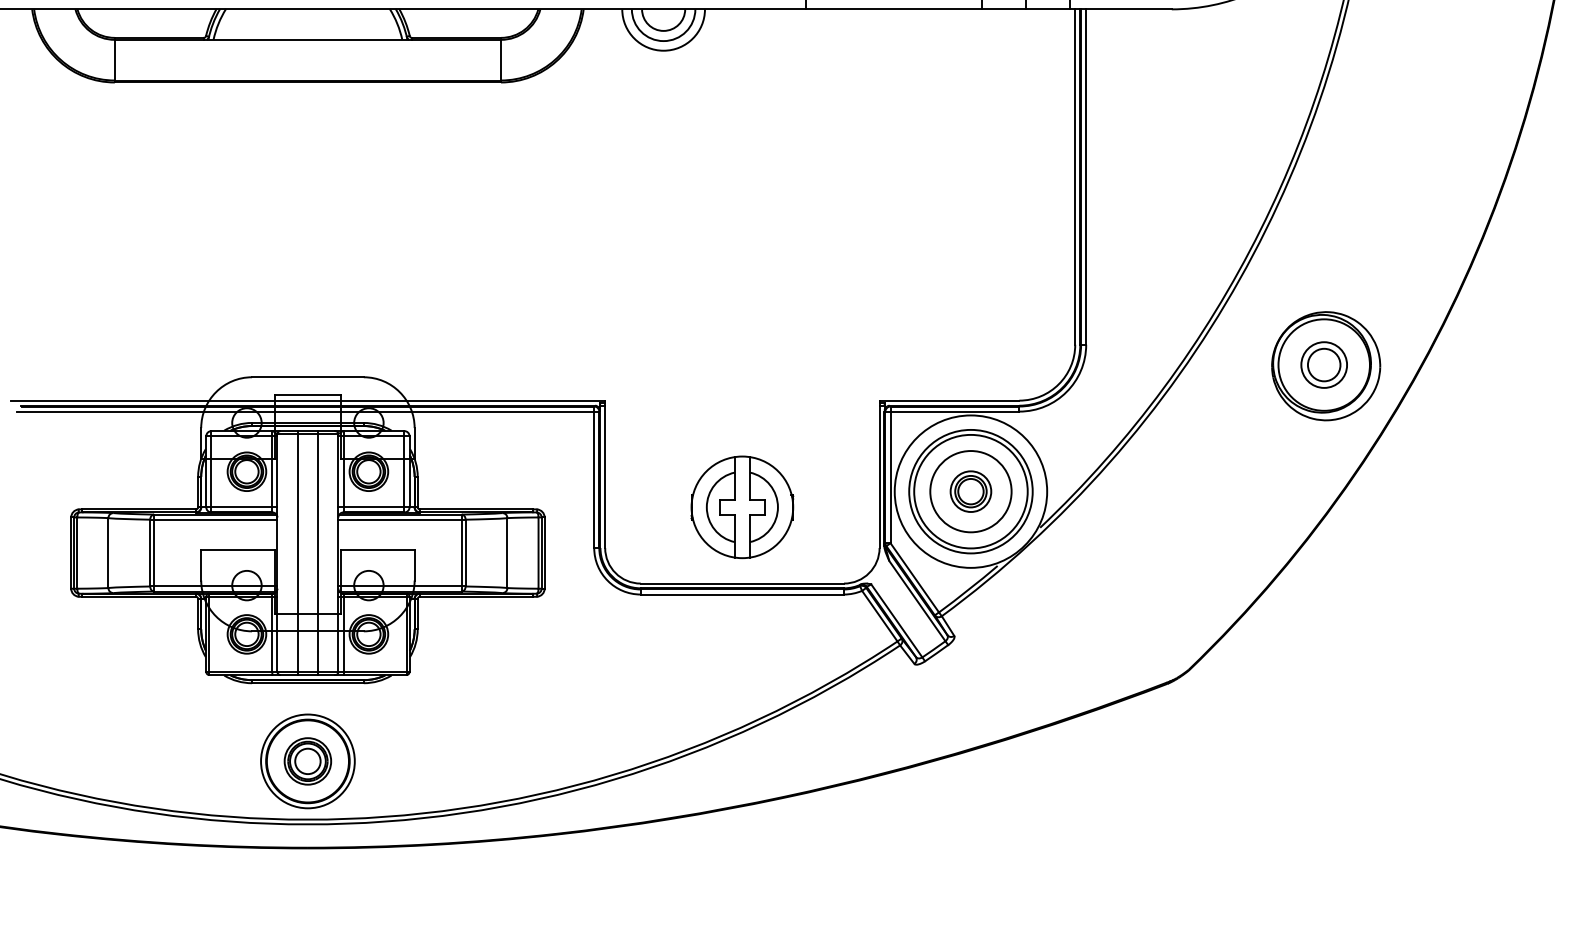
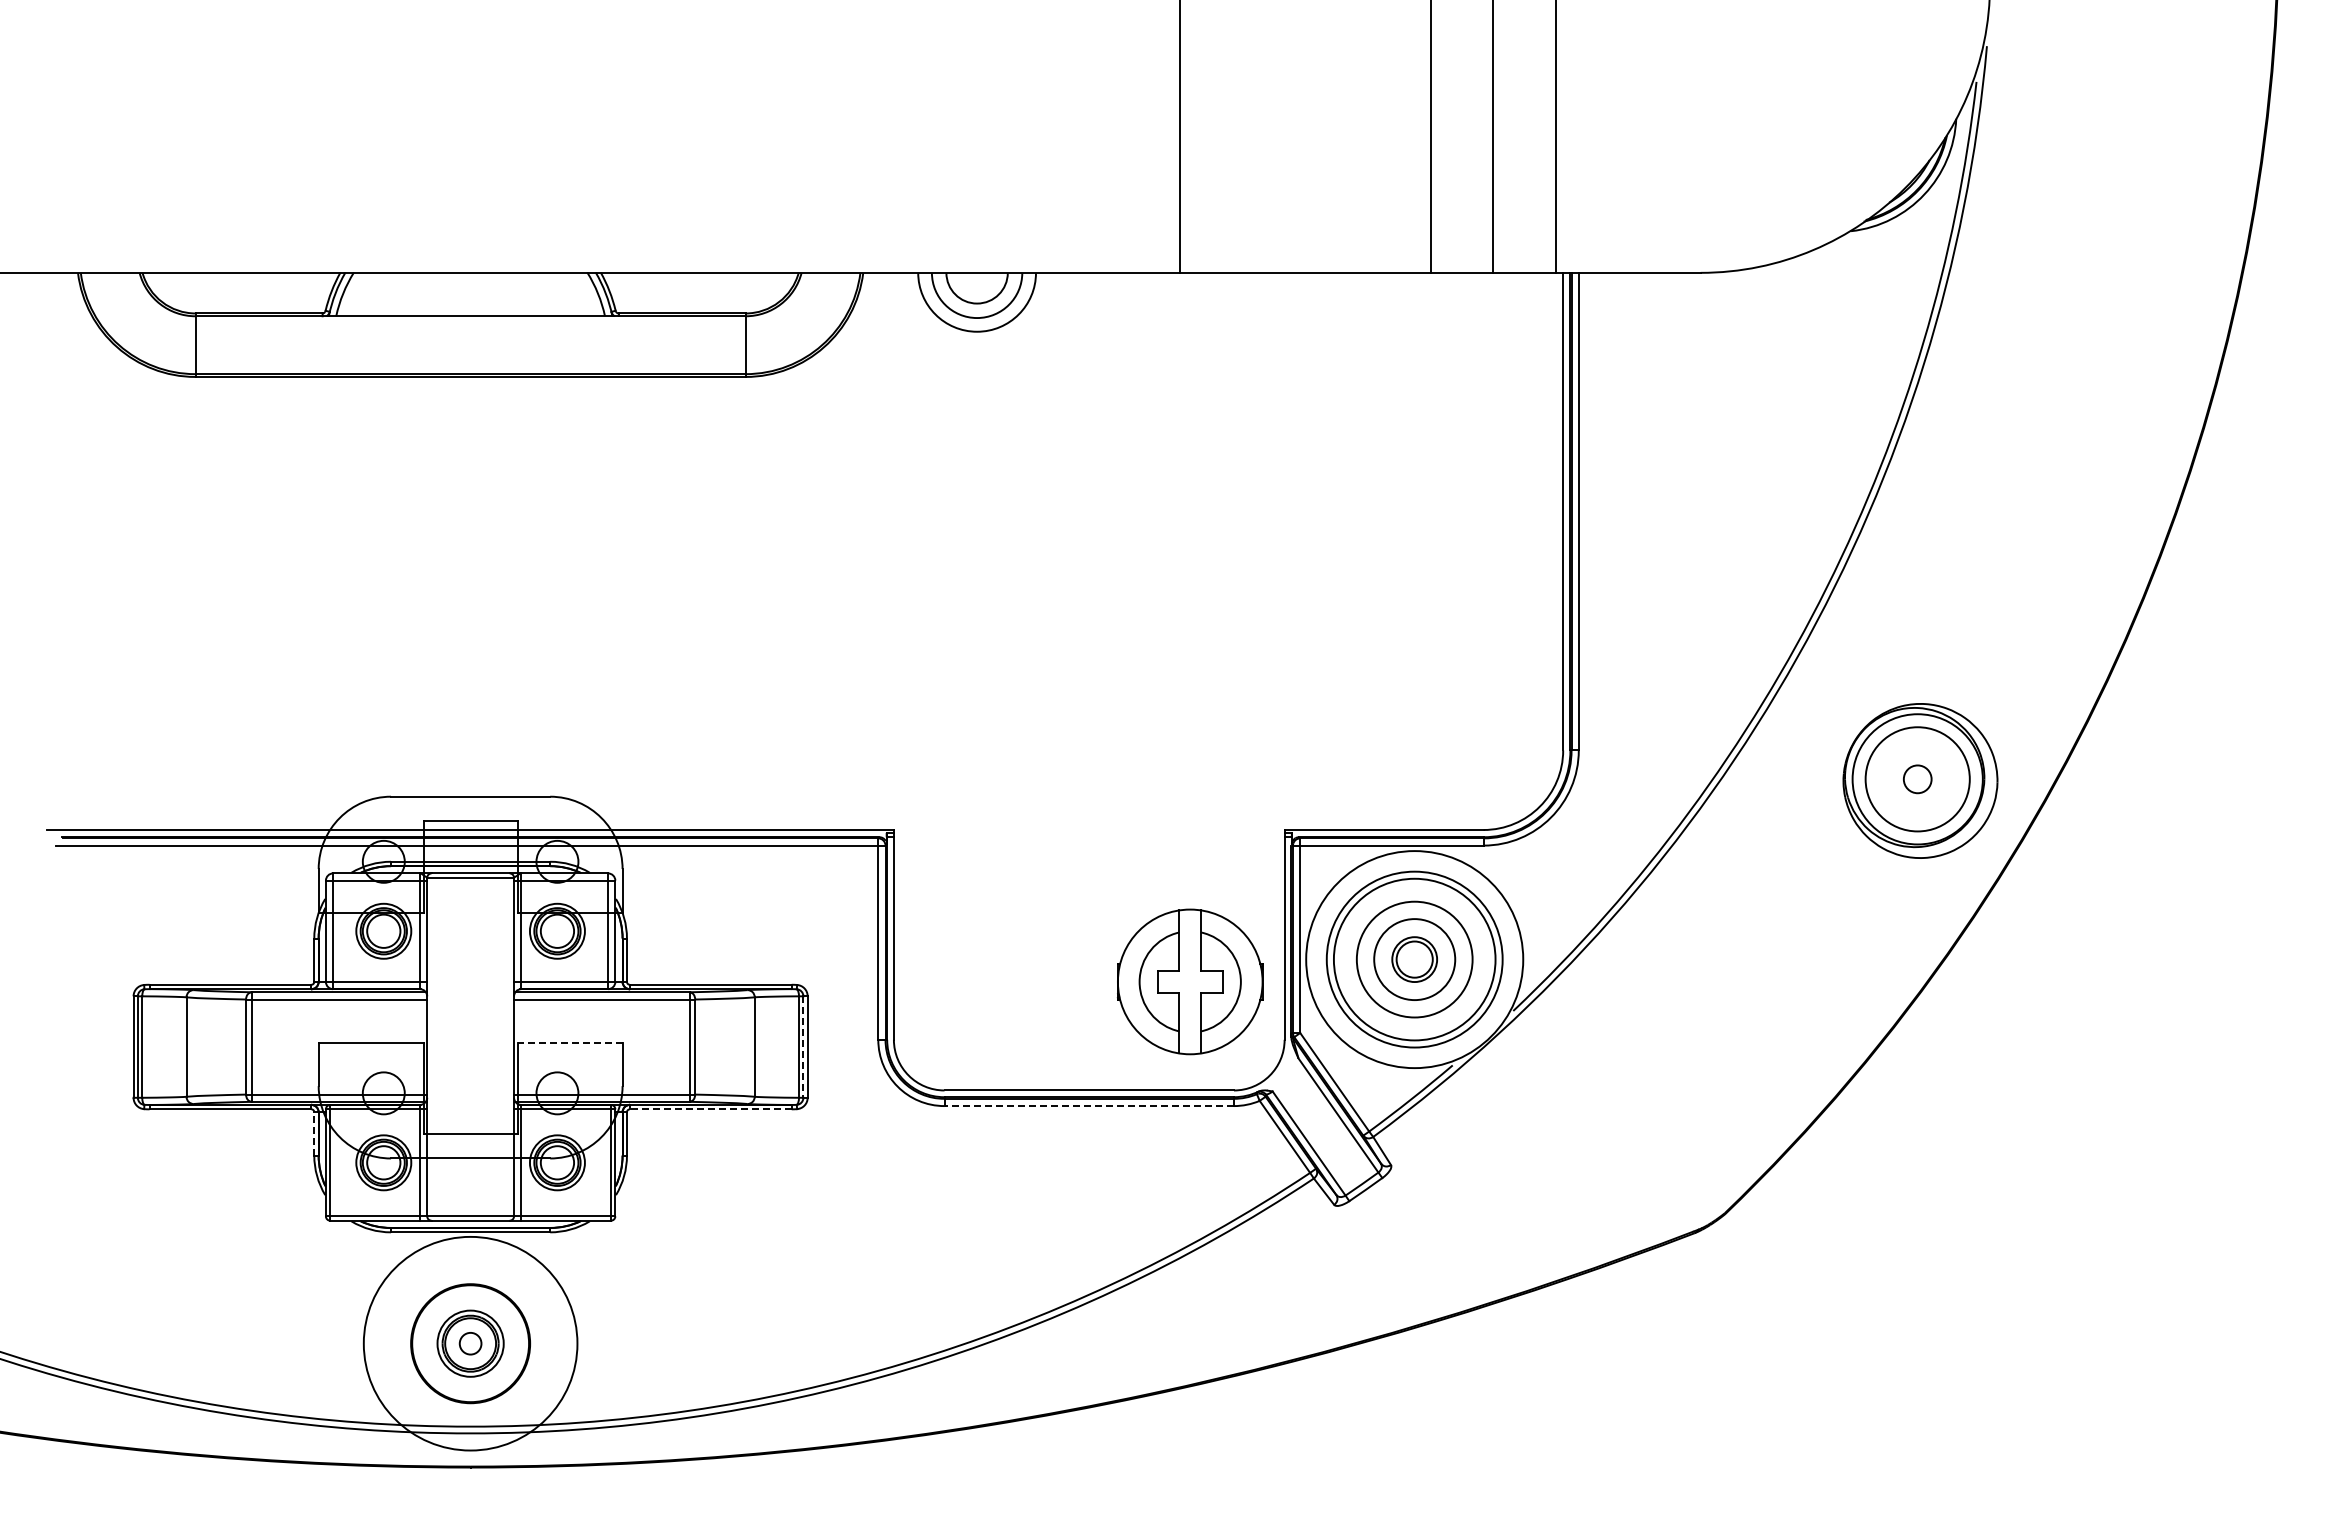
circle: (1324, 364) -> (1917, 778), size x1.6
circle: (1324, 365) -> (1917, 779), size x0.6
circle: (970, 491) -> (1414, 959), size x1.4
part: (741, 507) -> (1189, 981), moved
line: (377, 549) -> (569, 1042), solid -> dashed
line: (298, 552) -> (456, 1046), removed
line: (318, 552) -> (485, 1046), removed
line: (541, 553) -> (803, 1047), solid -> dashed
line: (742, 594) -> (1089, 1106), solid -> dashed
line: (476, 596) -> (710, 1109), solid -> dashed
line: (198, 613) -> (314, 1133), solid -> dashed
circle: (307, 761) -> (470, 1343), size x0.6
circle: (307, 761) -> (470, 1343), size x1.6

